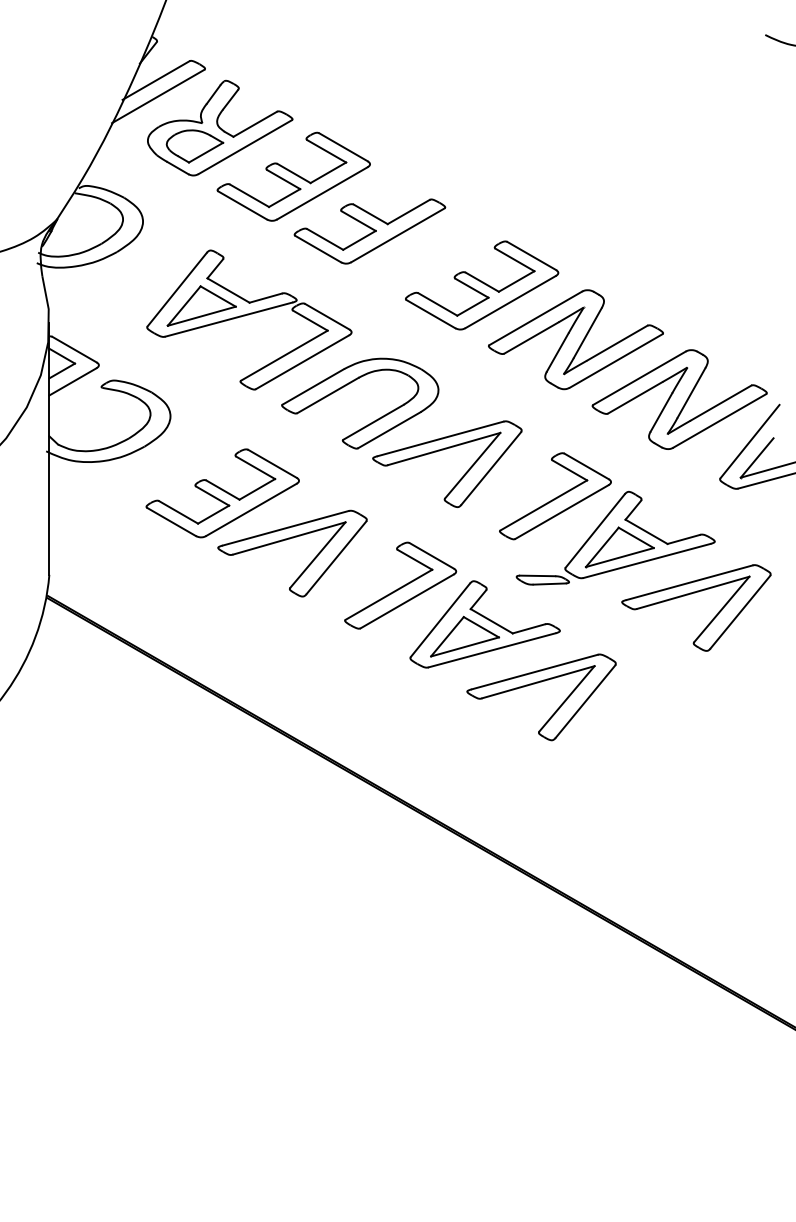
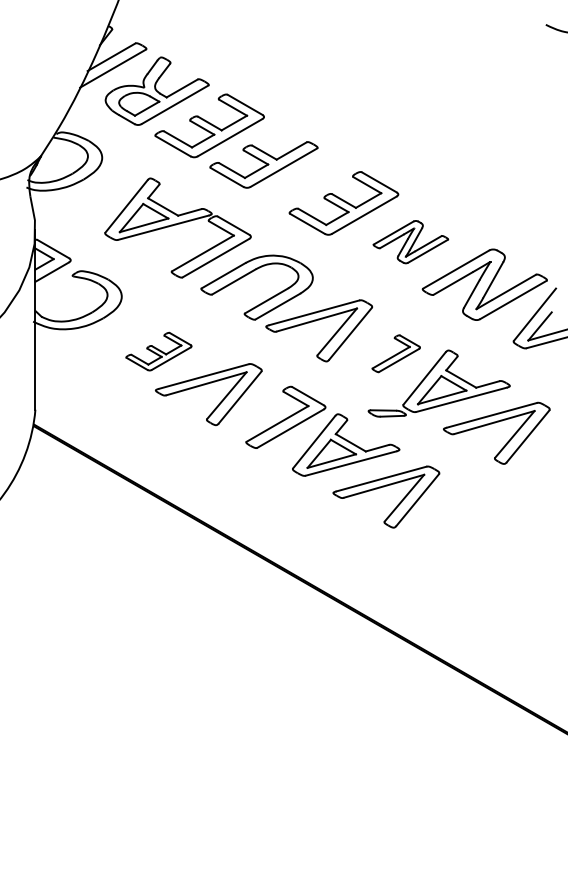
part: (575, 339) -> (410, 241), size x0.6
part: (222, 493) -> (158, 351), size x0.6
part: (555, 496) -> (396, 353), size x0.6

